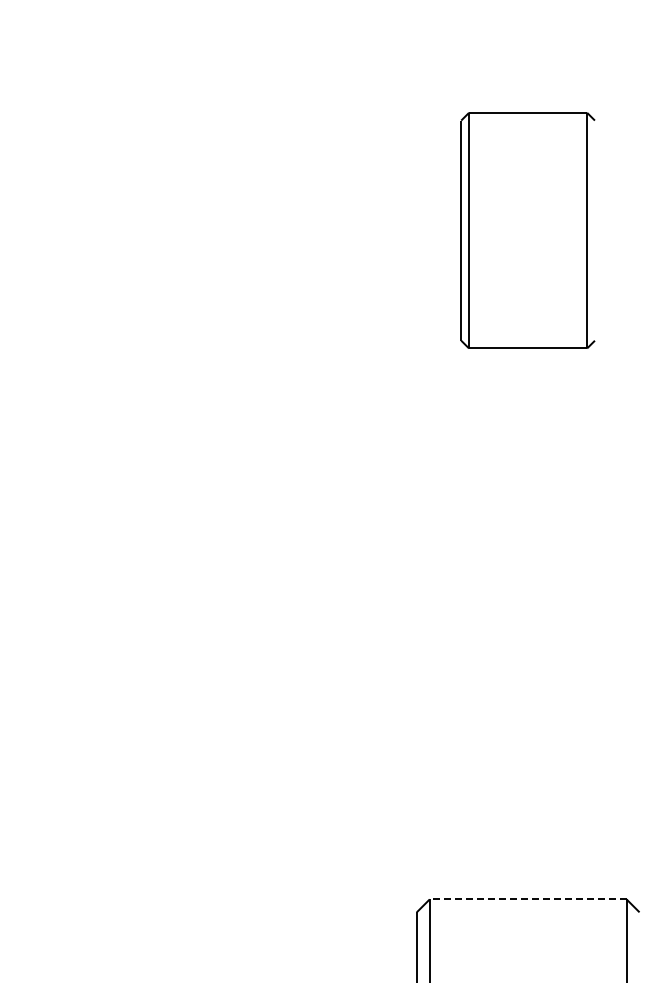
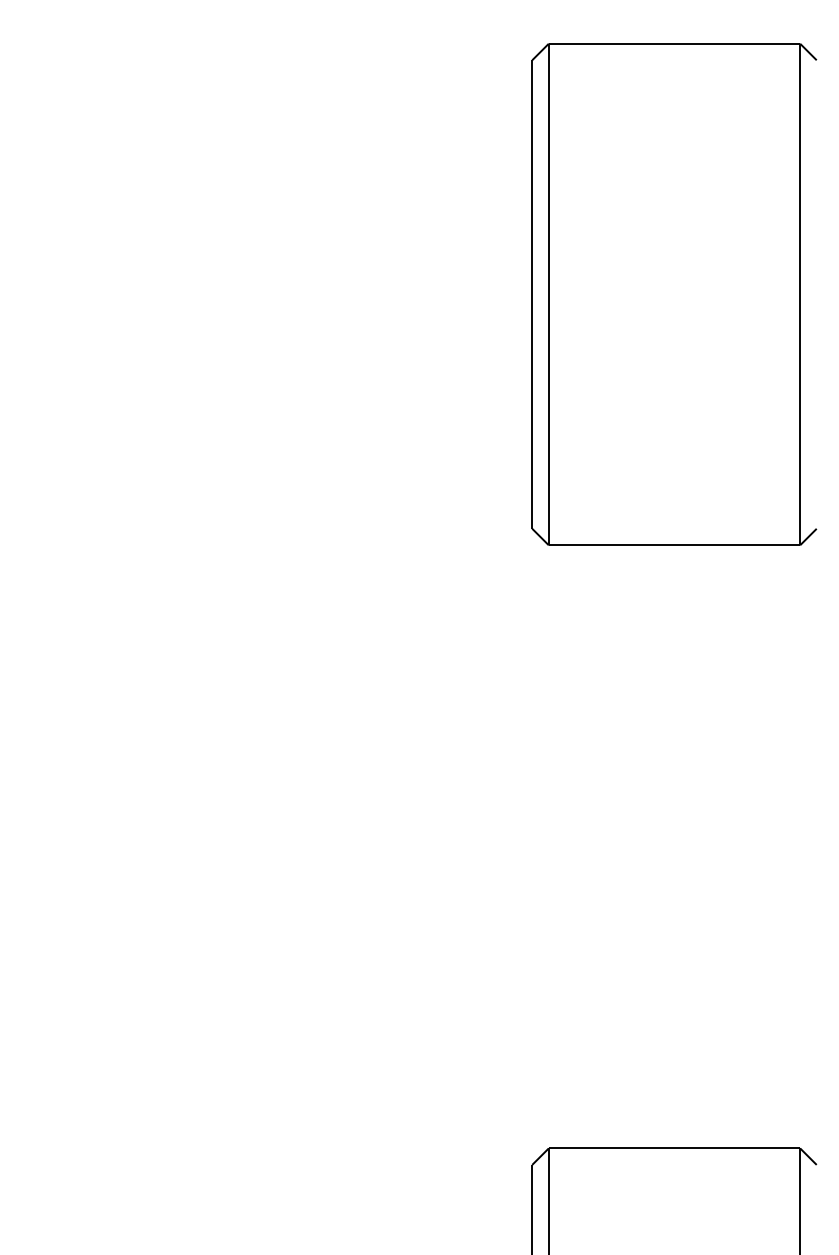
part: (527, 230) -> (673, 294), size x1.67
line: (527, 899) -> (673, 1148), dashed -> solid

